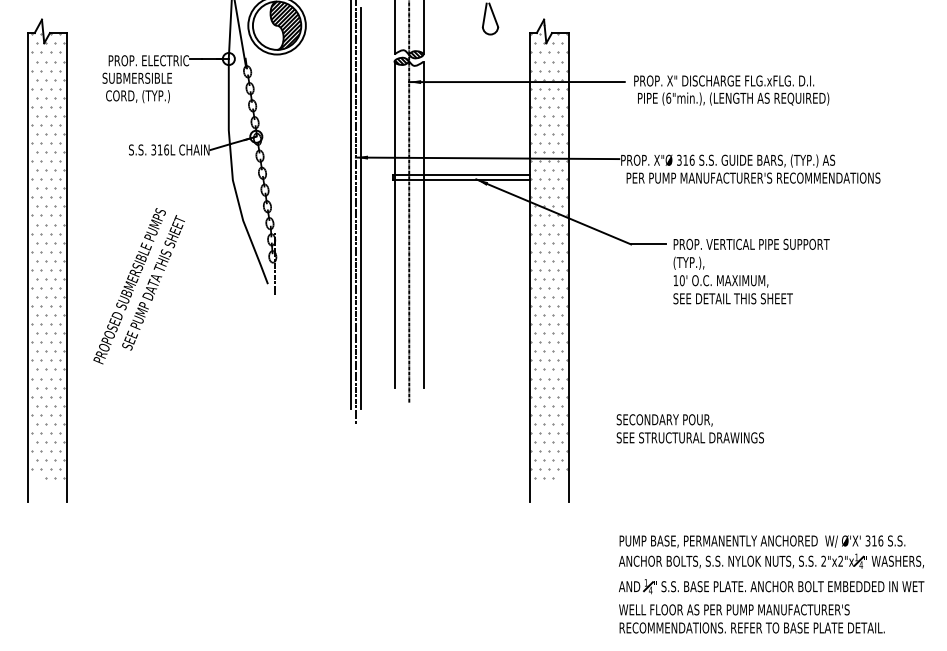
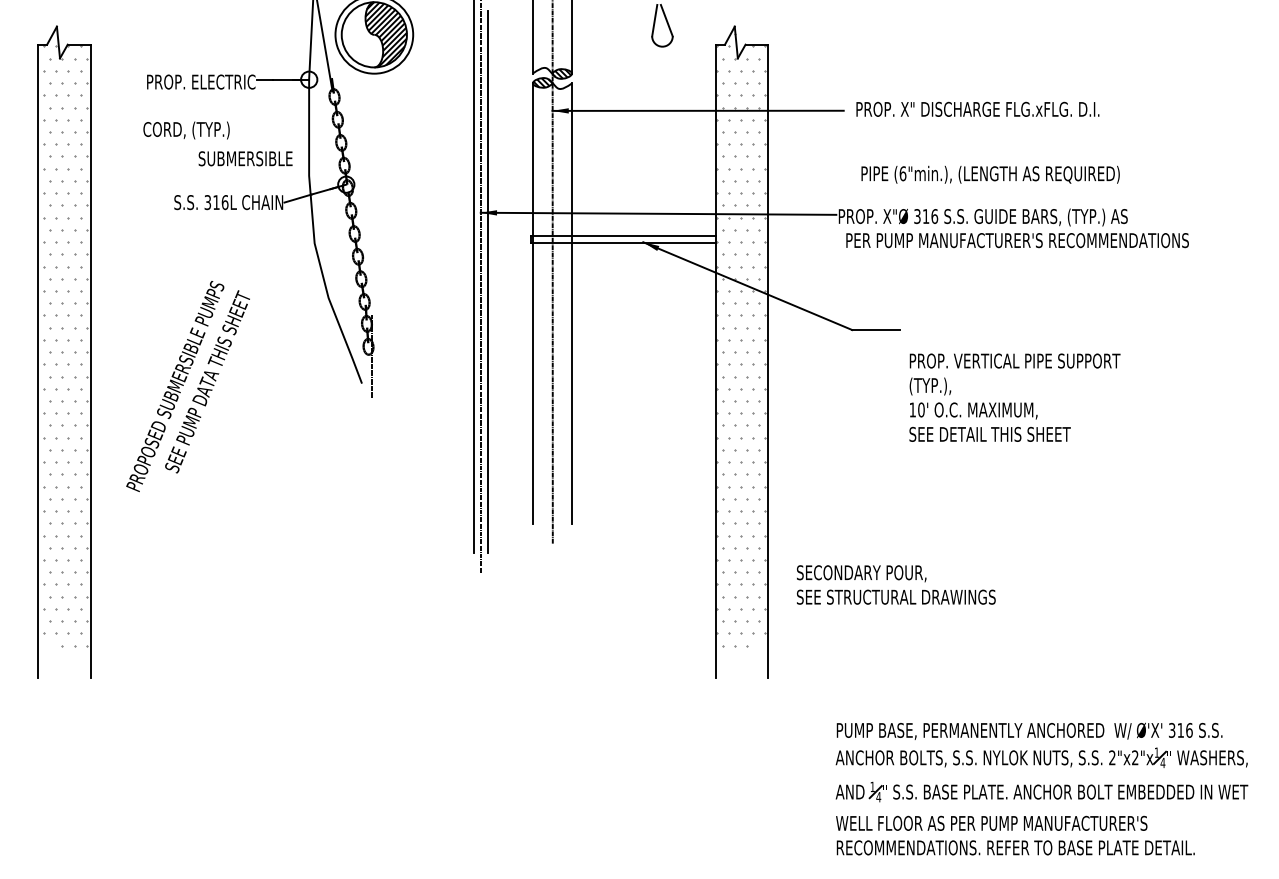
text: (137, 78) -> (245, 158), moved
text: (733, 98) -> (990, 174), moved
text: (751, 271) -> (1014, 397), moved
text: (690, 428) -> (896, 584), moved

